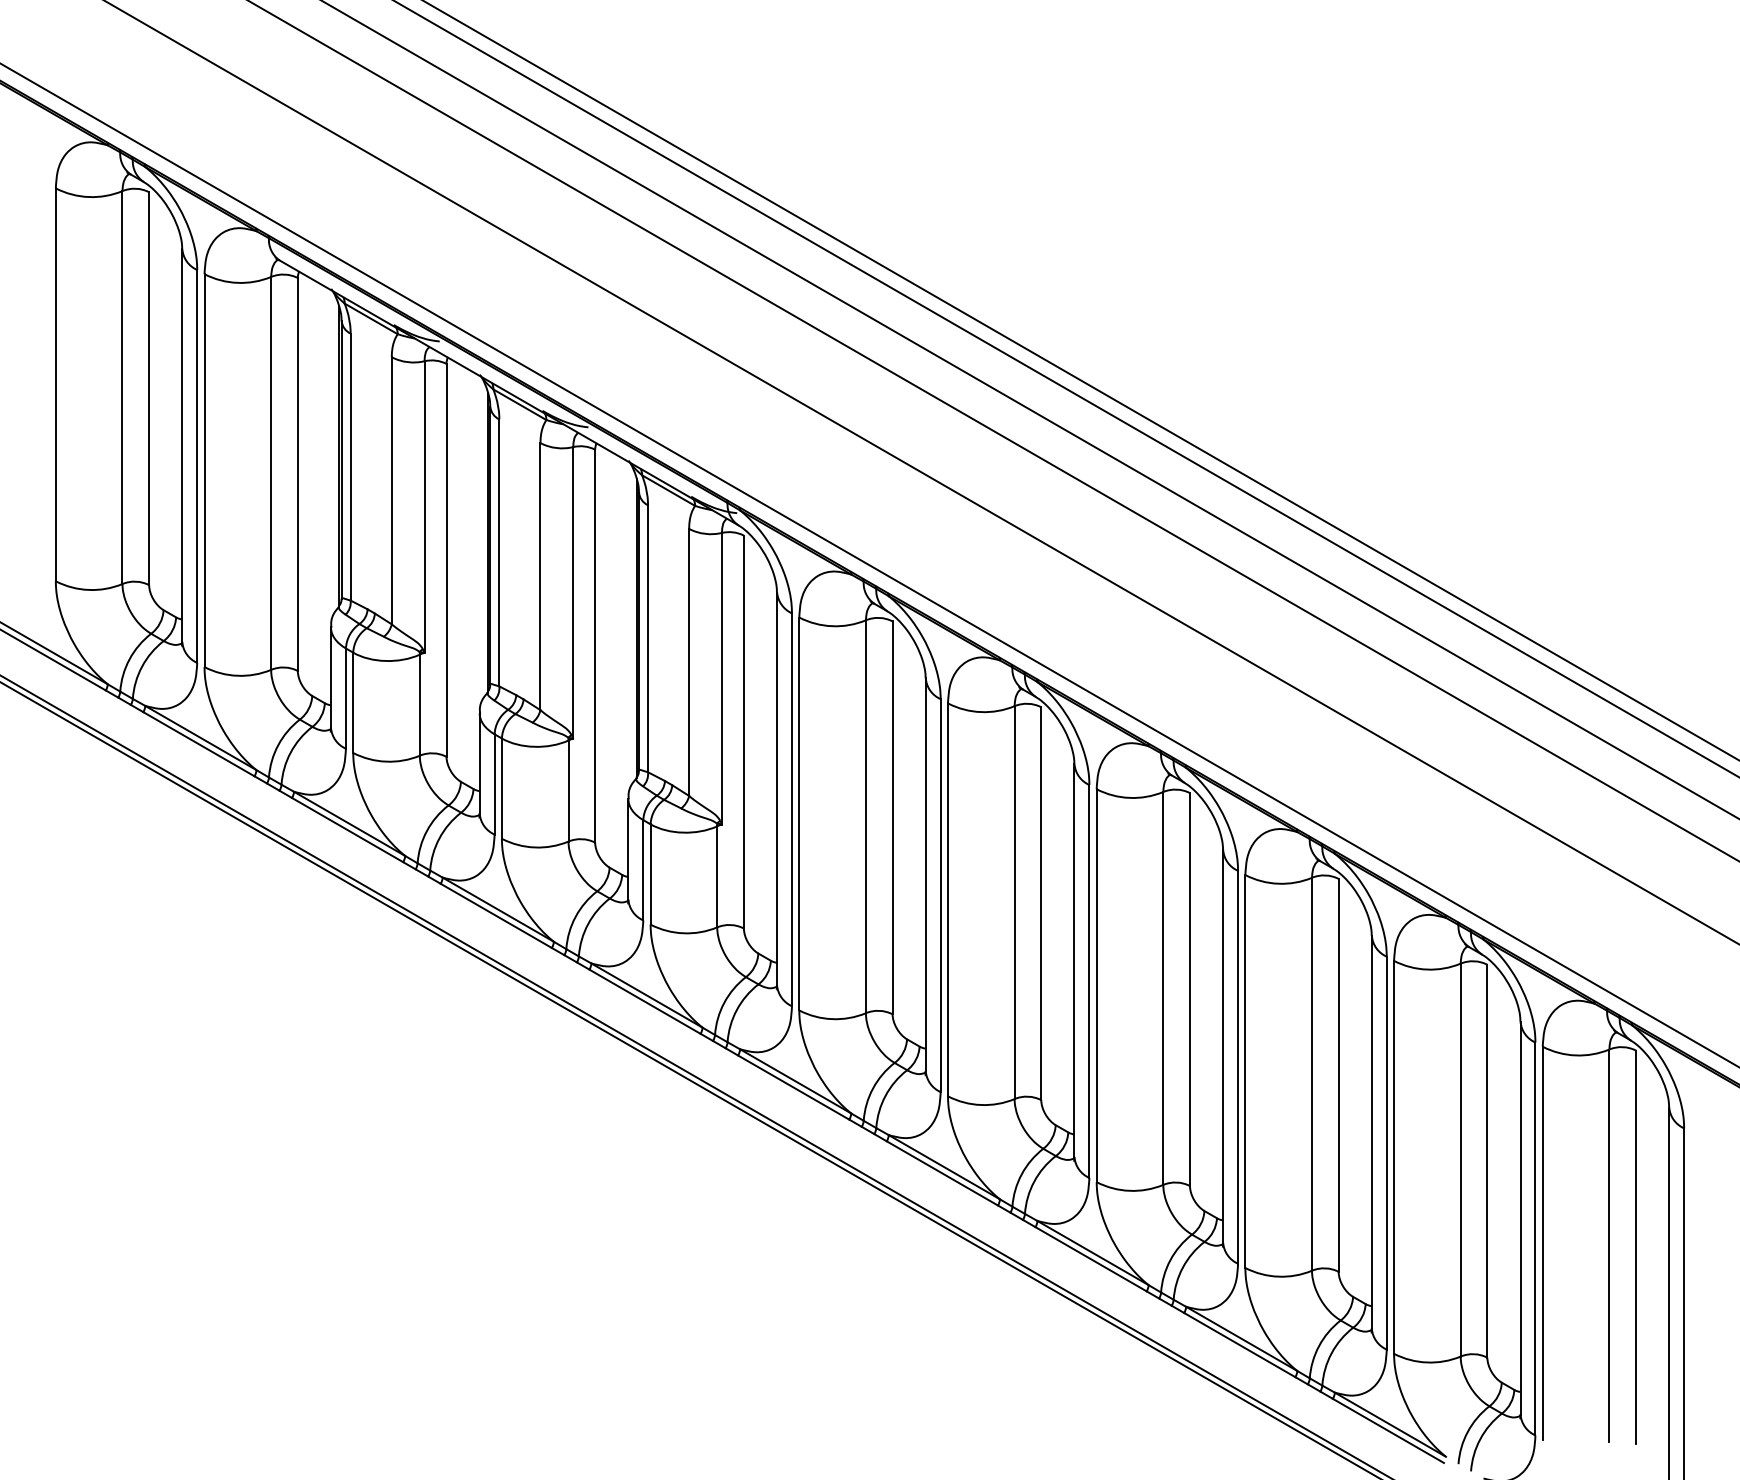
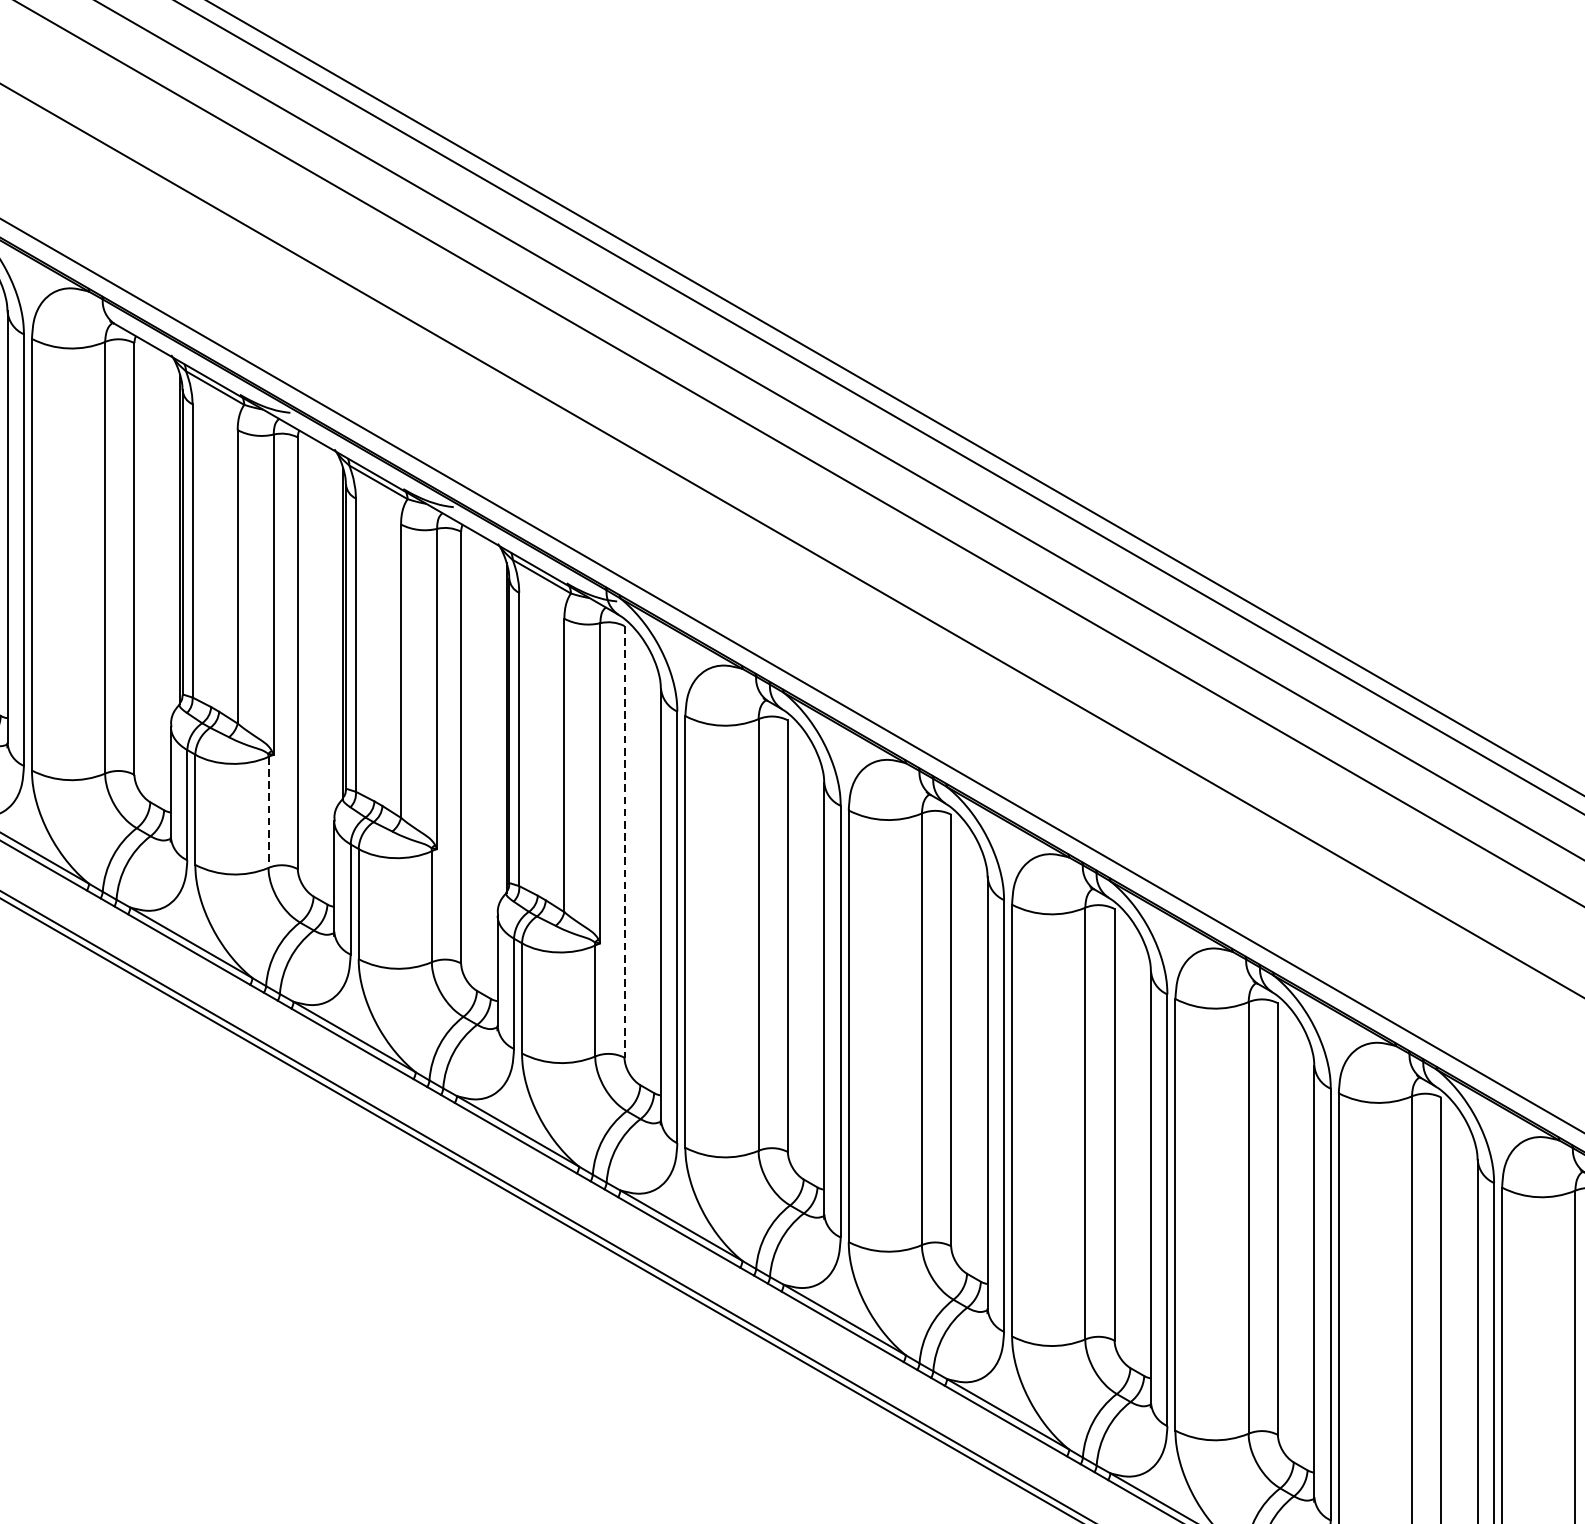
line: (419, 705) -> (268, 812), solid -> dashed
line: (743, 732) -> (624, 842), solid -> dashed

